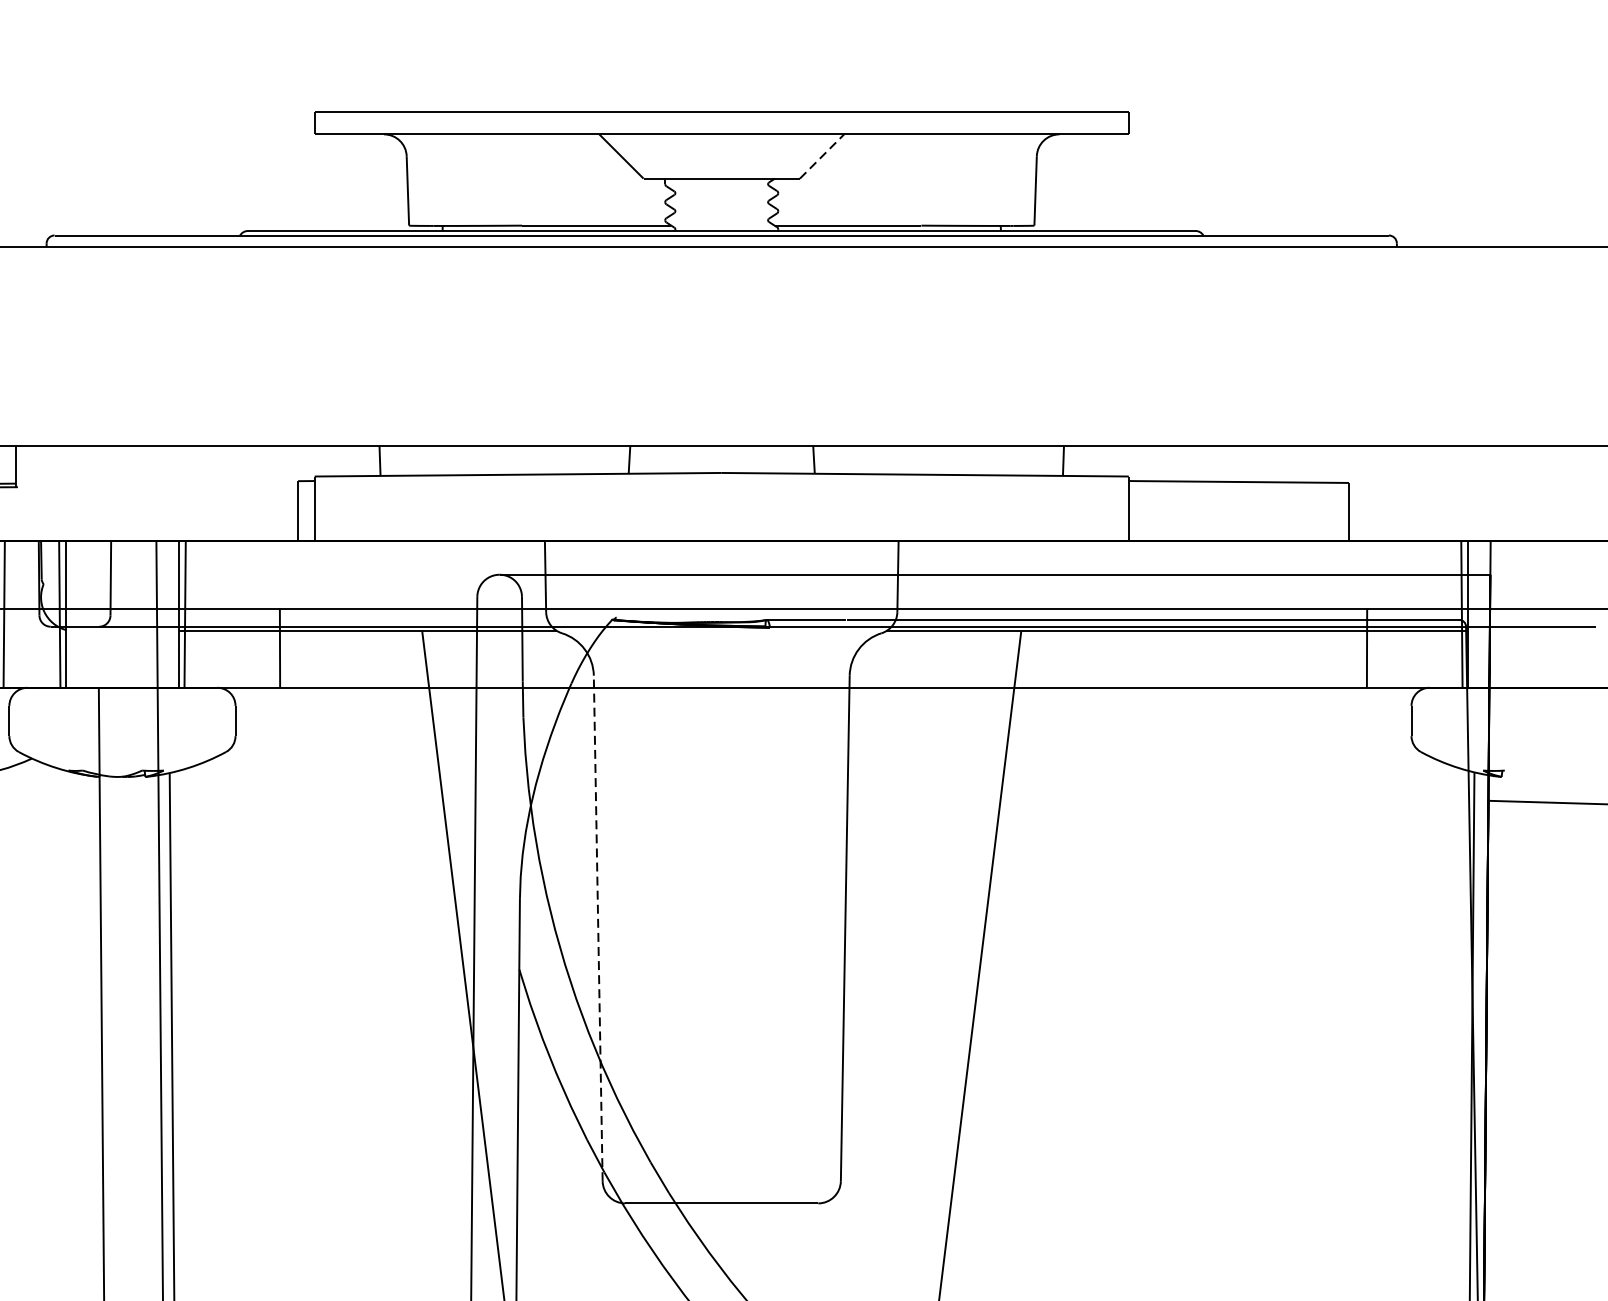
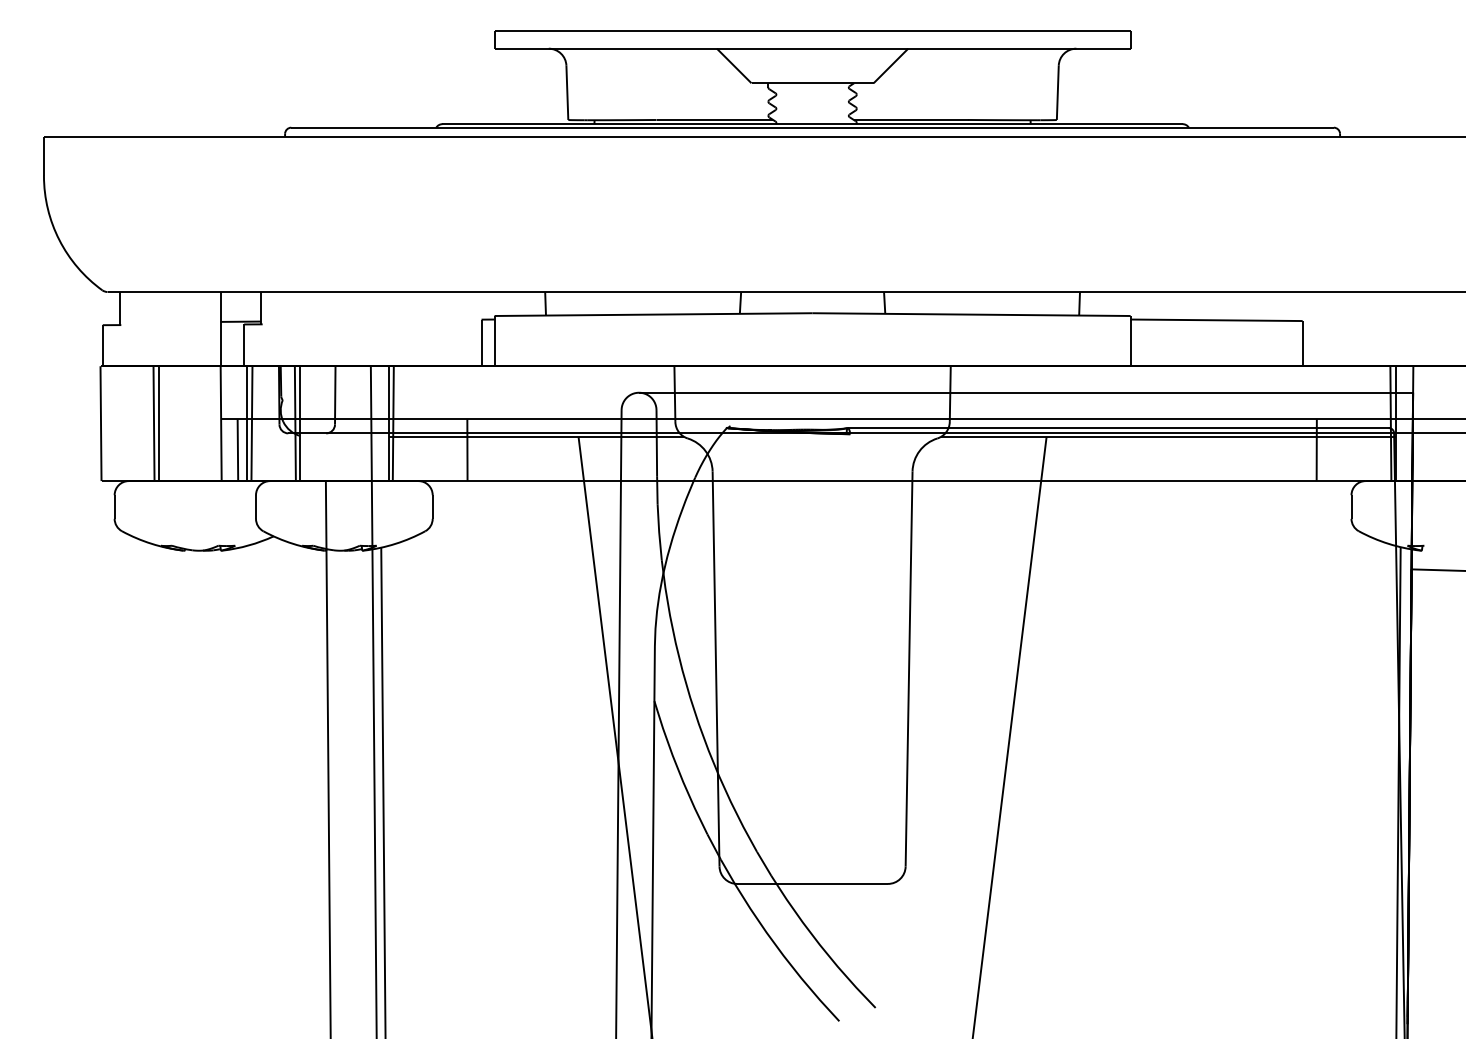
line: (822, 155) -> (891, 65), dashed -> solid
line: (598, 928) -> (716, 669), dashed -> solid

